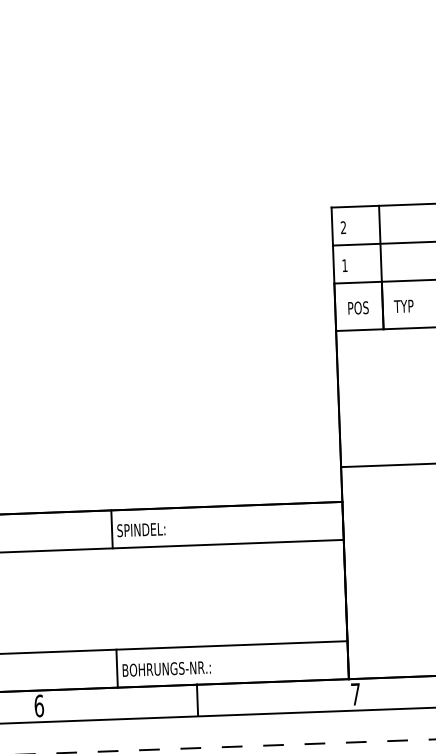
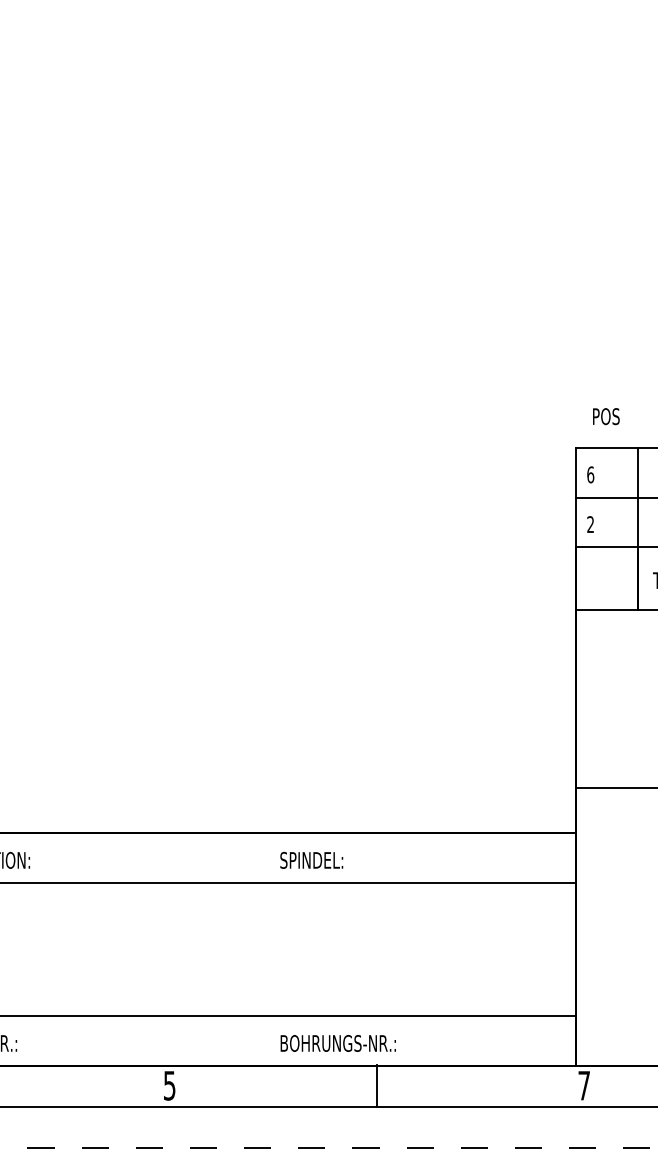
text: (343, 227) -> (590, 474), 2 -> 6
text: (344, 265) -> (590, 524), 1 -> 2
text: (358, 307) -> (606, 416), moved
line: (112, 529) -> (273, 858), removed
line: (117, 668) -> (273, 1040), removed
text: (39, 705) -> (169, 1085), 6 -> 5

